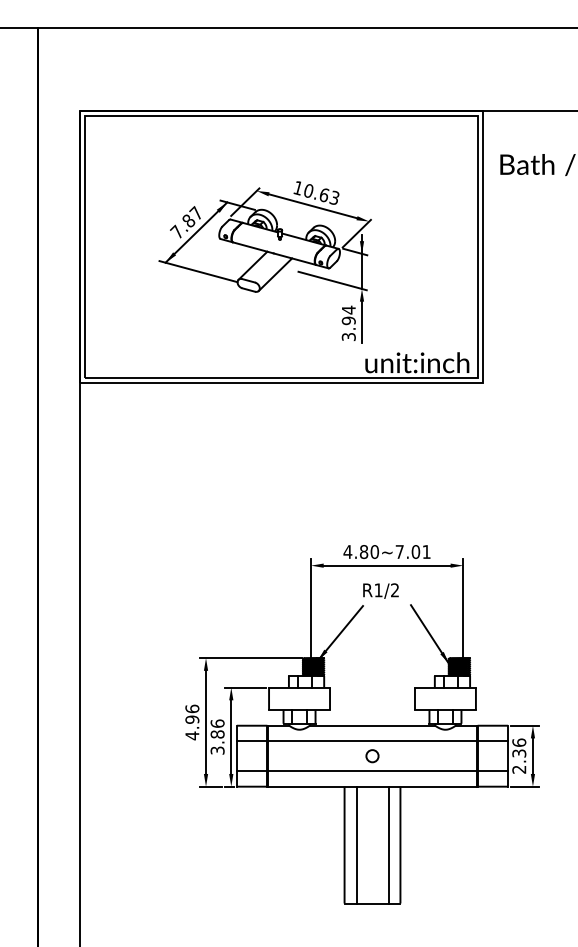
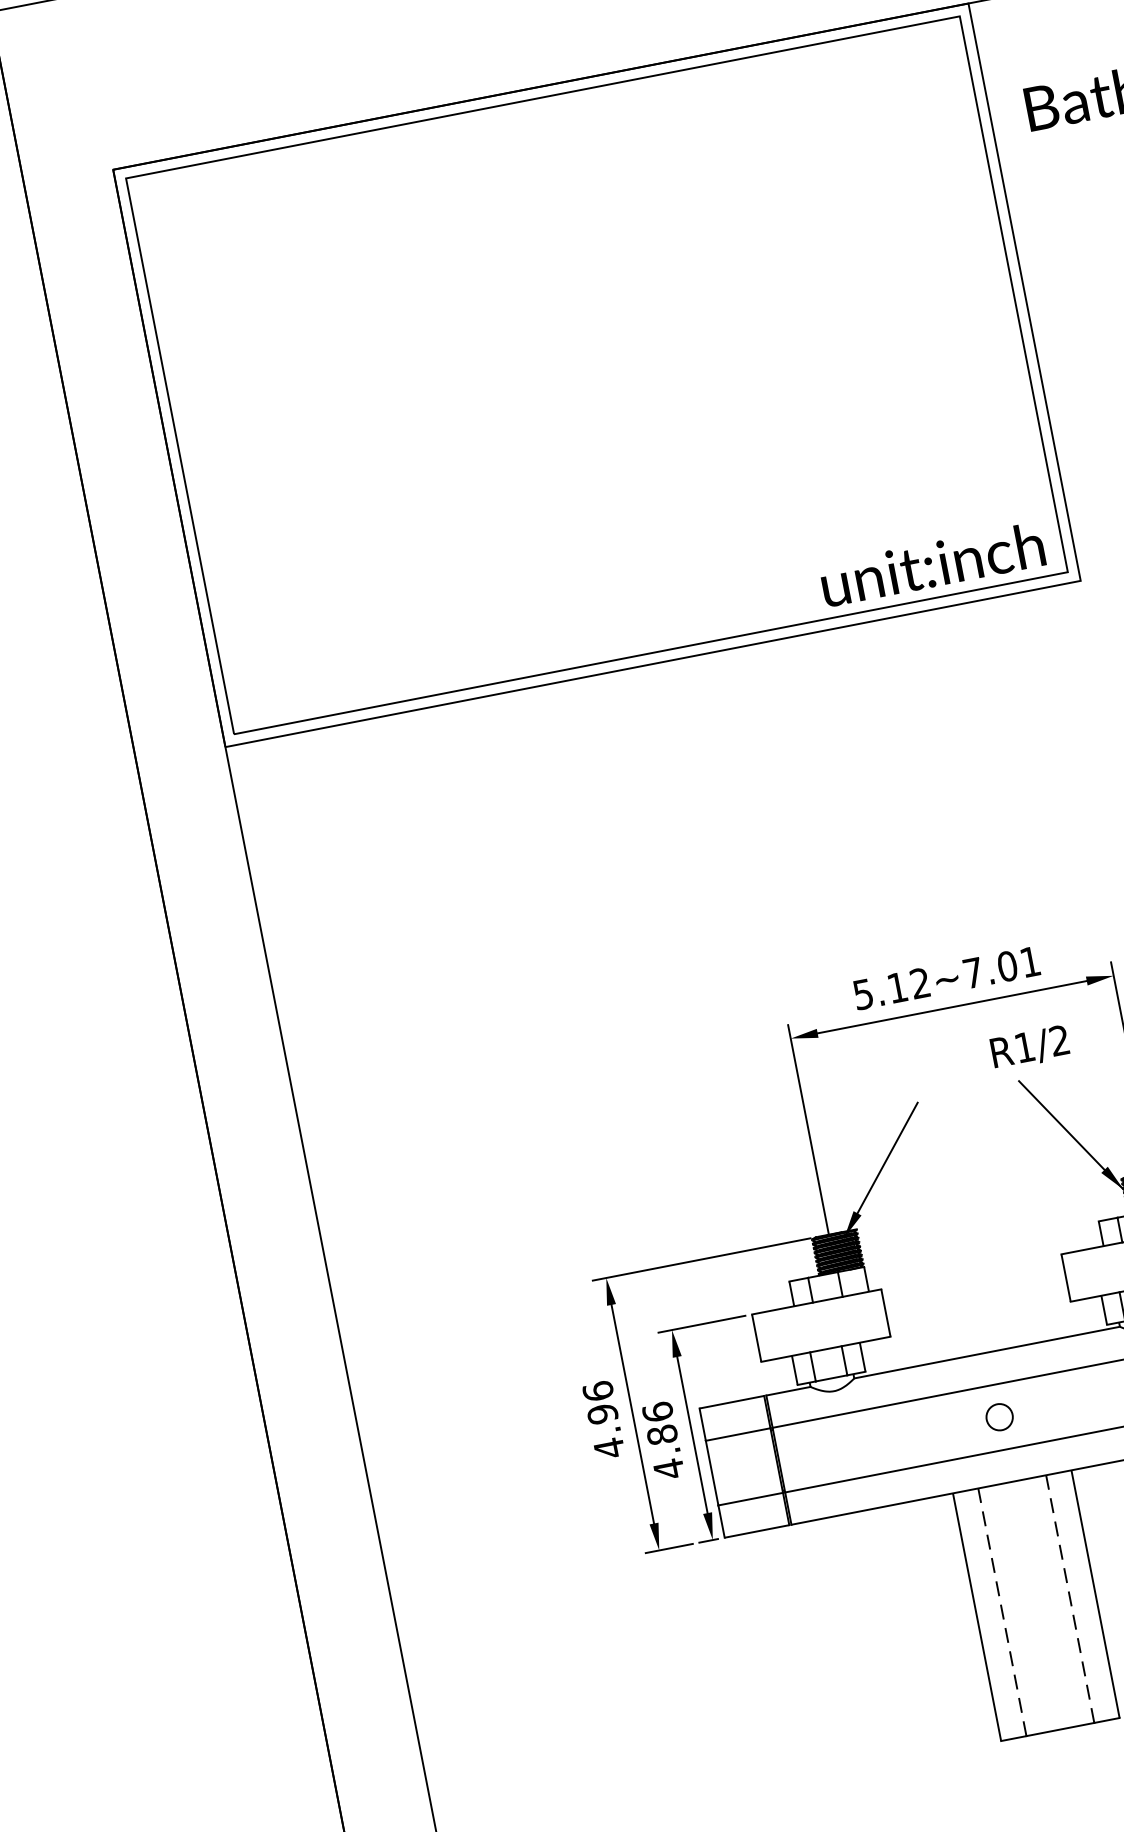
part: (264, 262) -> (567, 414), removed
text: (361, 552) -> (892, 989), 4.80~7.01 -> 5.12~7.01
text: (380, 590) -> (1028, 1046), moved
text: (217, 750) -> (668, 1469), 3.86 -> 4.86
line: (356, 844) -> (1002, 1611), solid -> dashed
line: (388, 844) -> (1069, 1597), solid -> dashed

